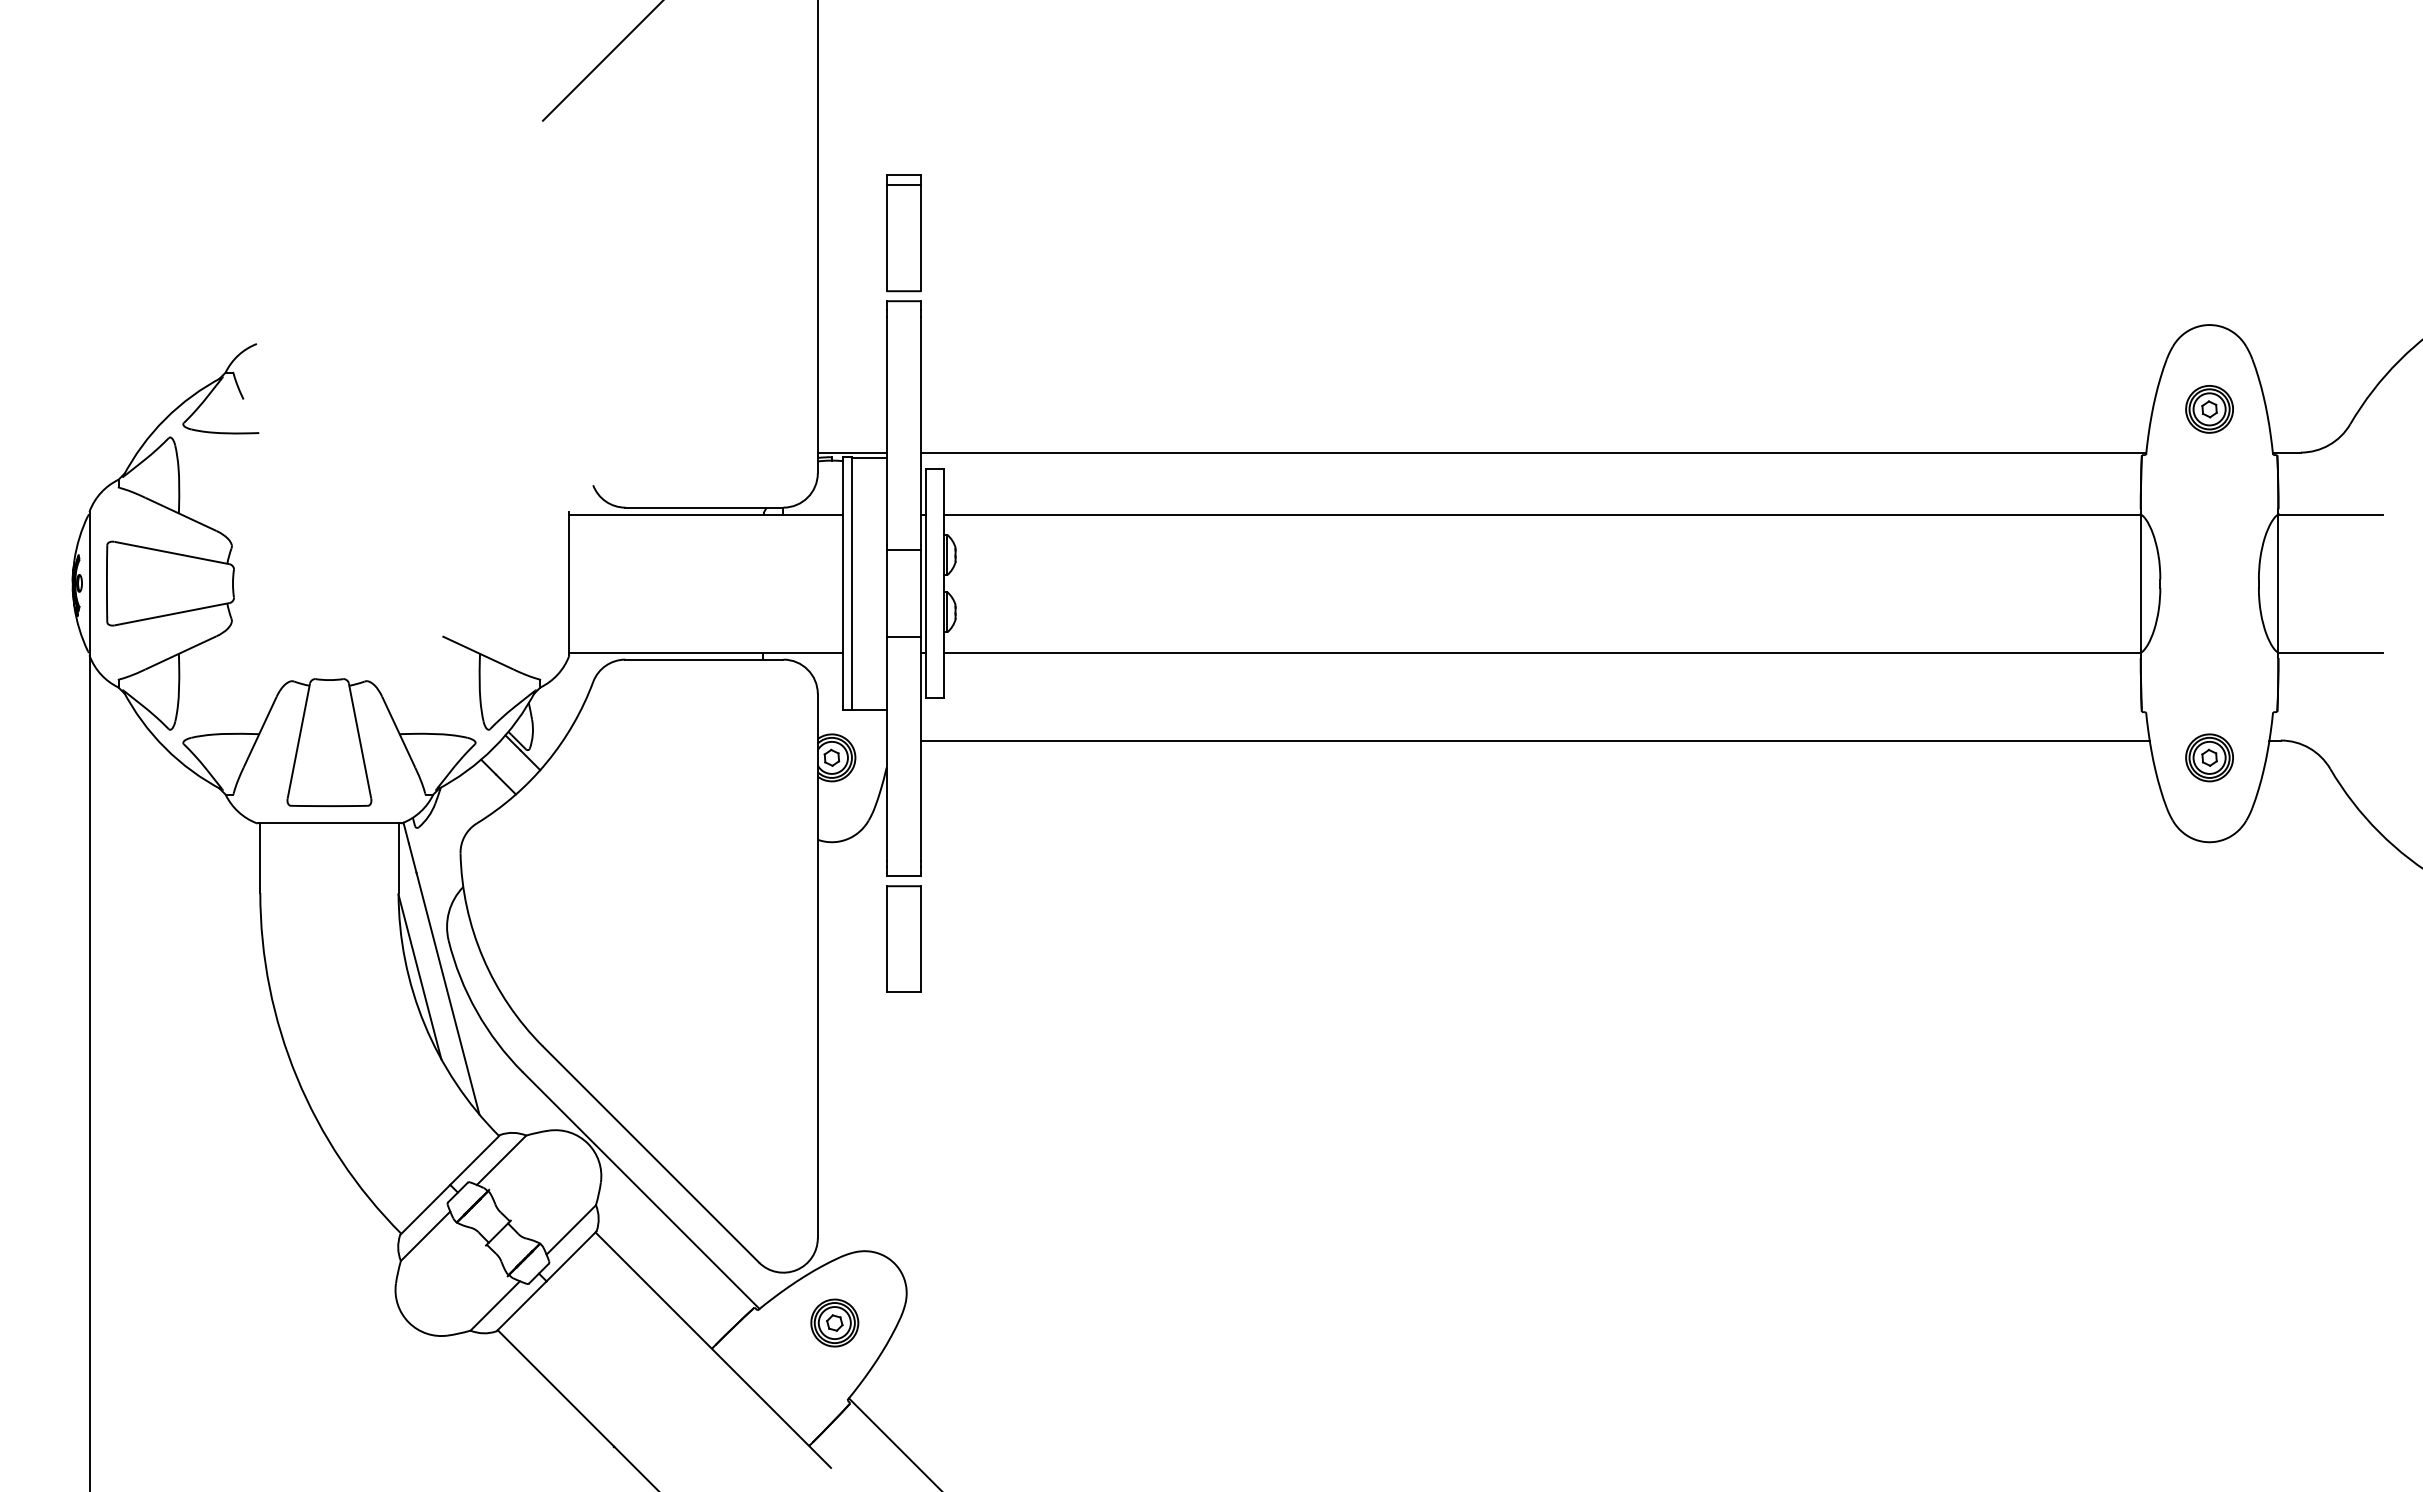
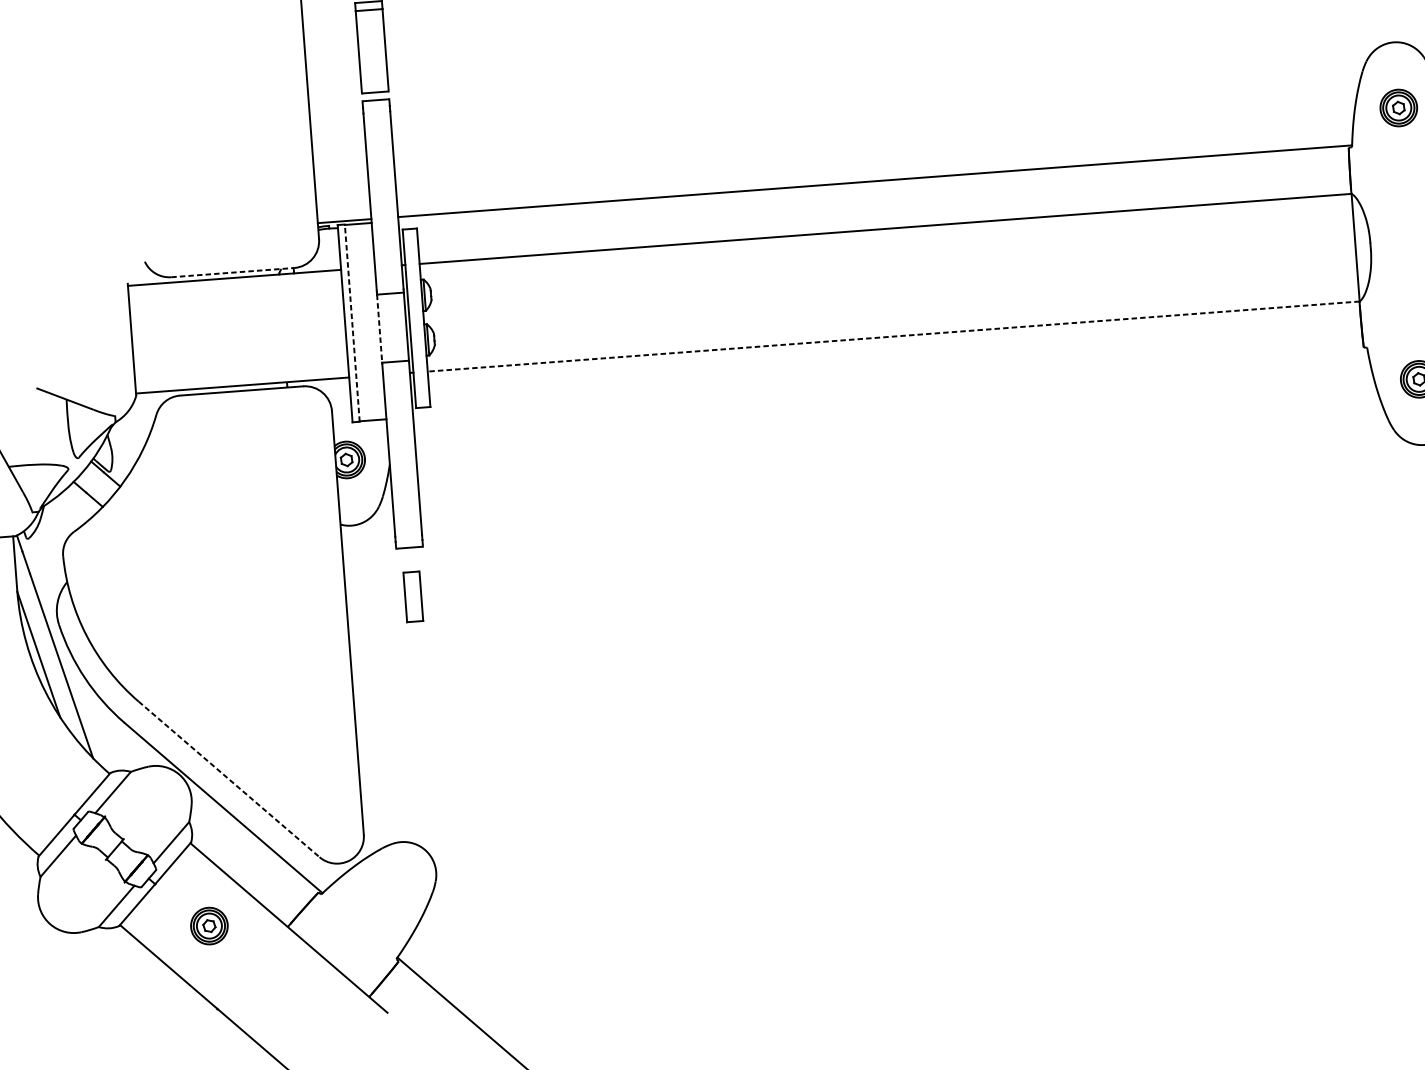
line: (704, 507) -> (232, 272), solid -> dashed
line: (852, 583) -> (352, 323), solid -> dashed
line: (886, 593) -> (379, 328), solid -> dashed
line: (1542, 652) -> (893, 336), solid -> dashed
line: (1535, 740) -> (893, 405), removed
part: (903, 938) -> (412, 596), size x0.6
line: (651, 1154) -> (229, 779), solid -> dashed
part: (834, 1322) -> (209, 925), moved

